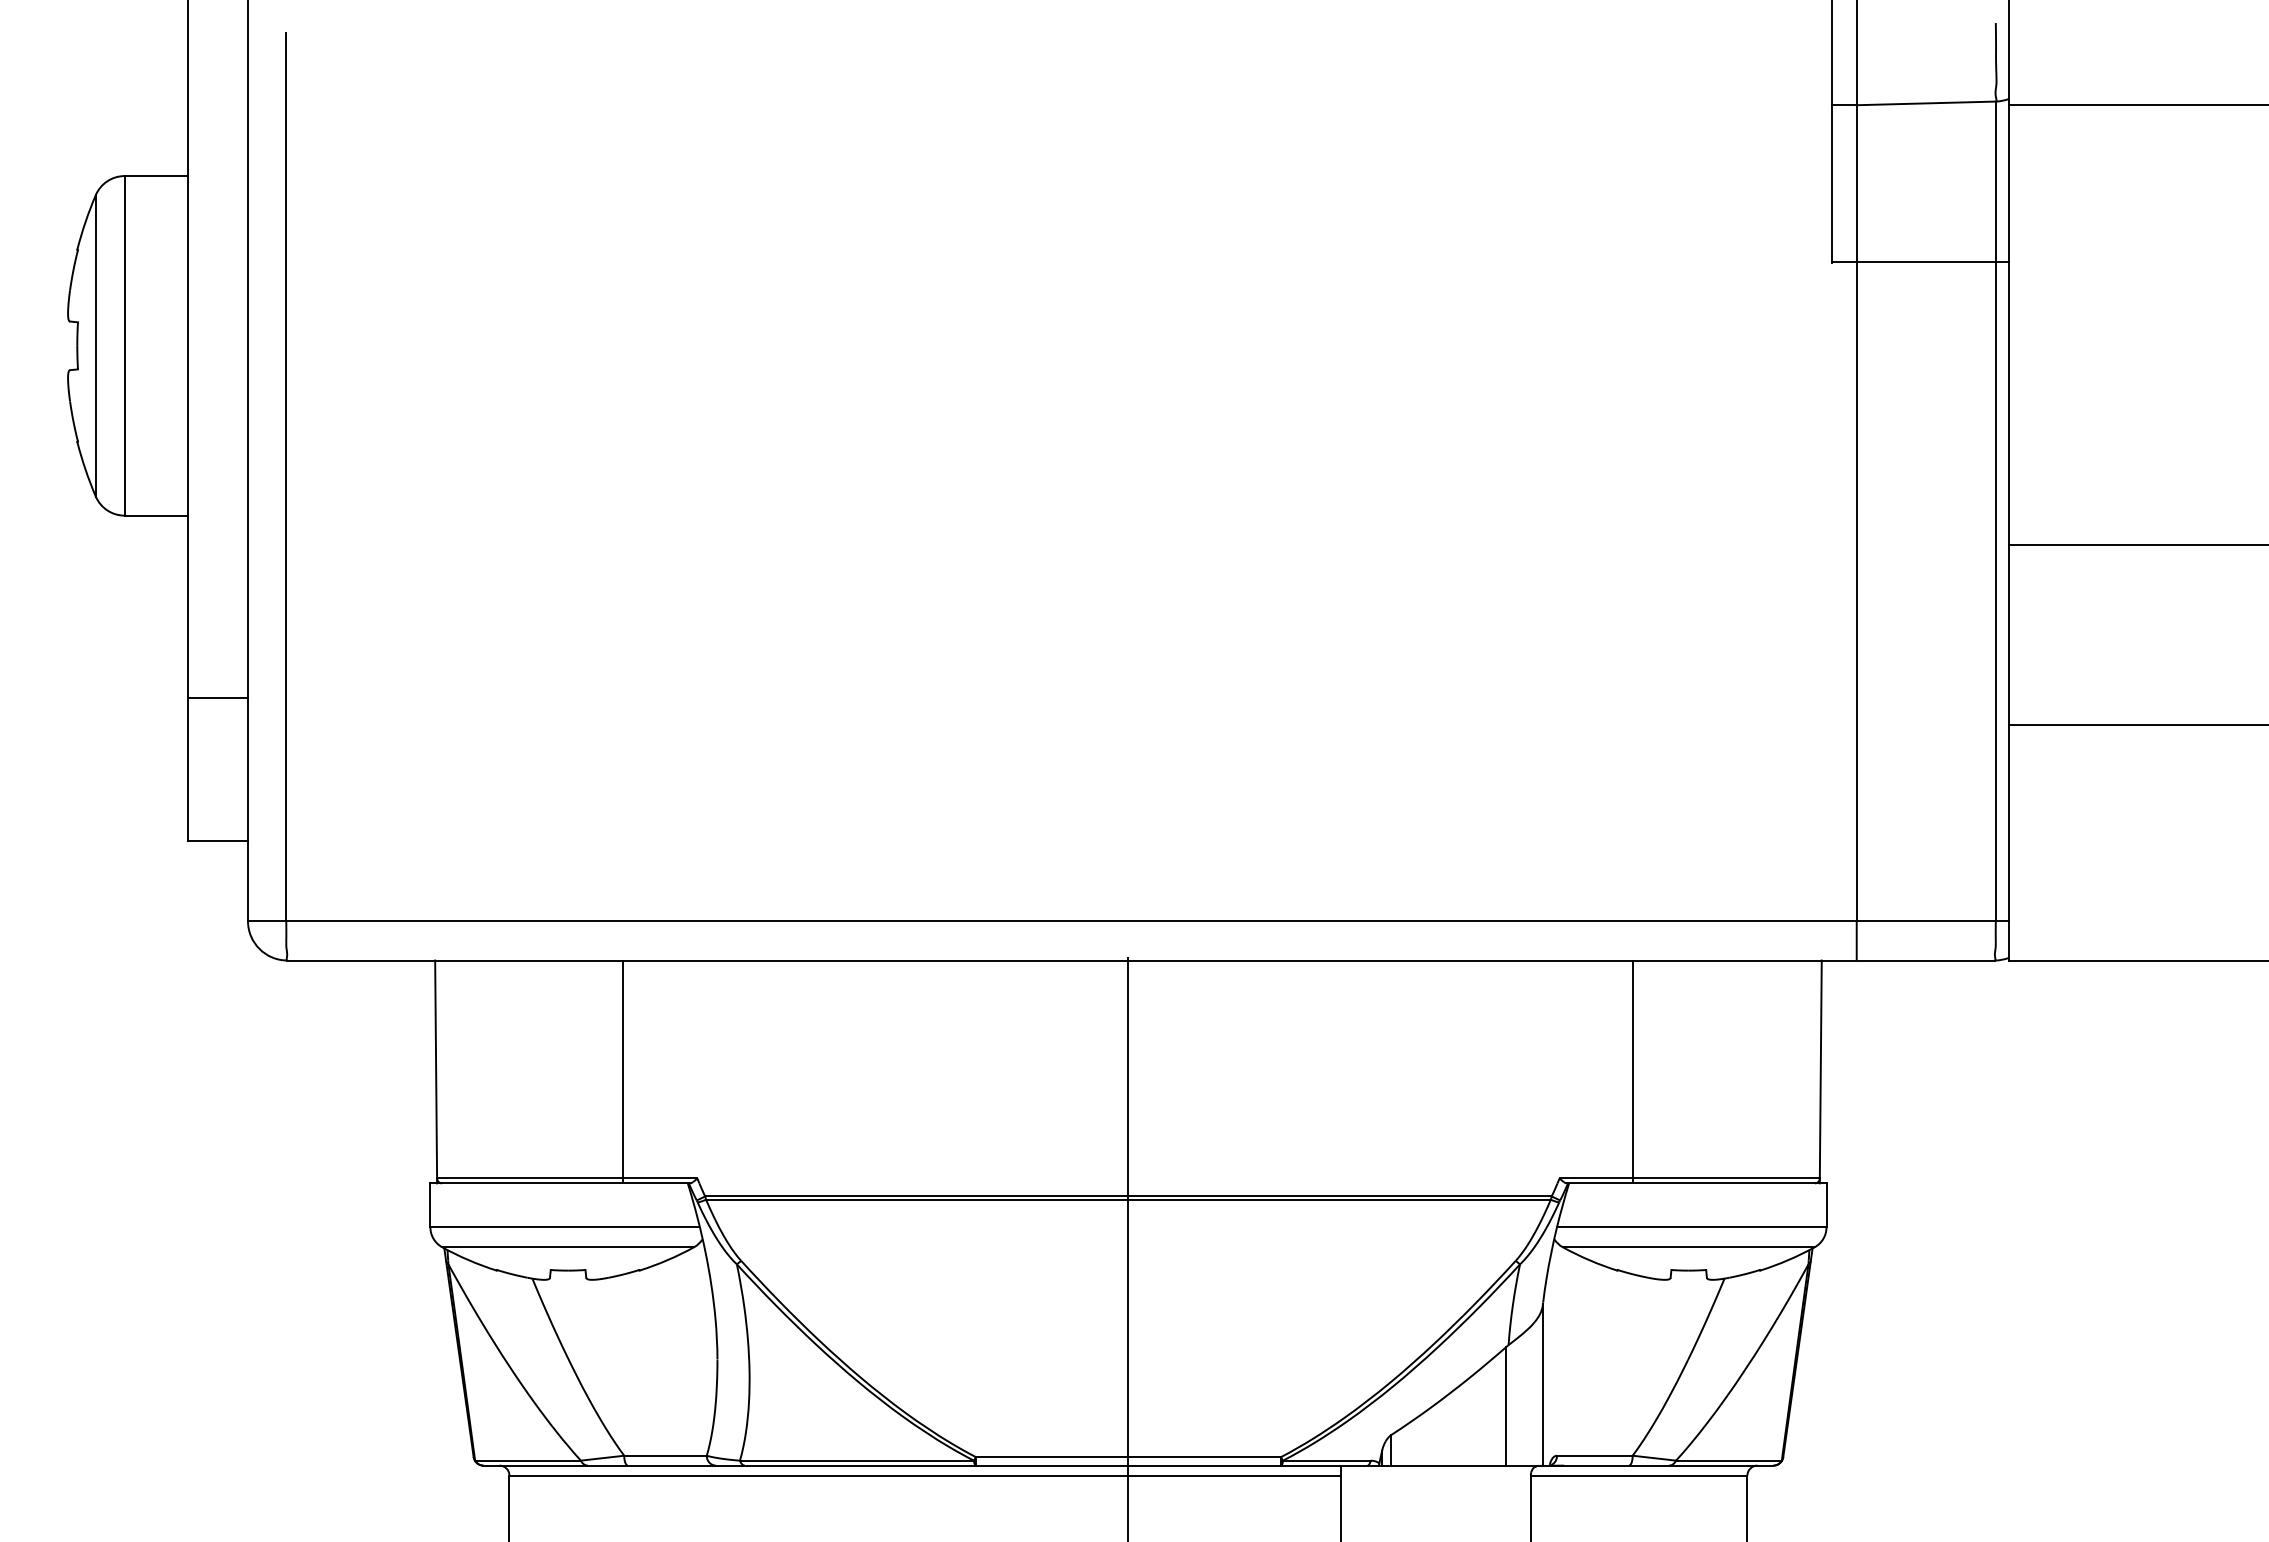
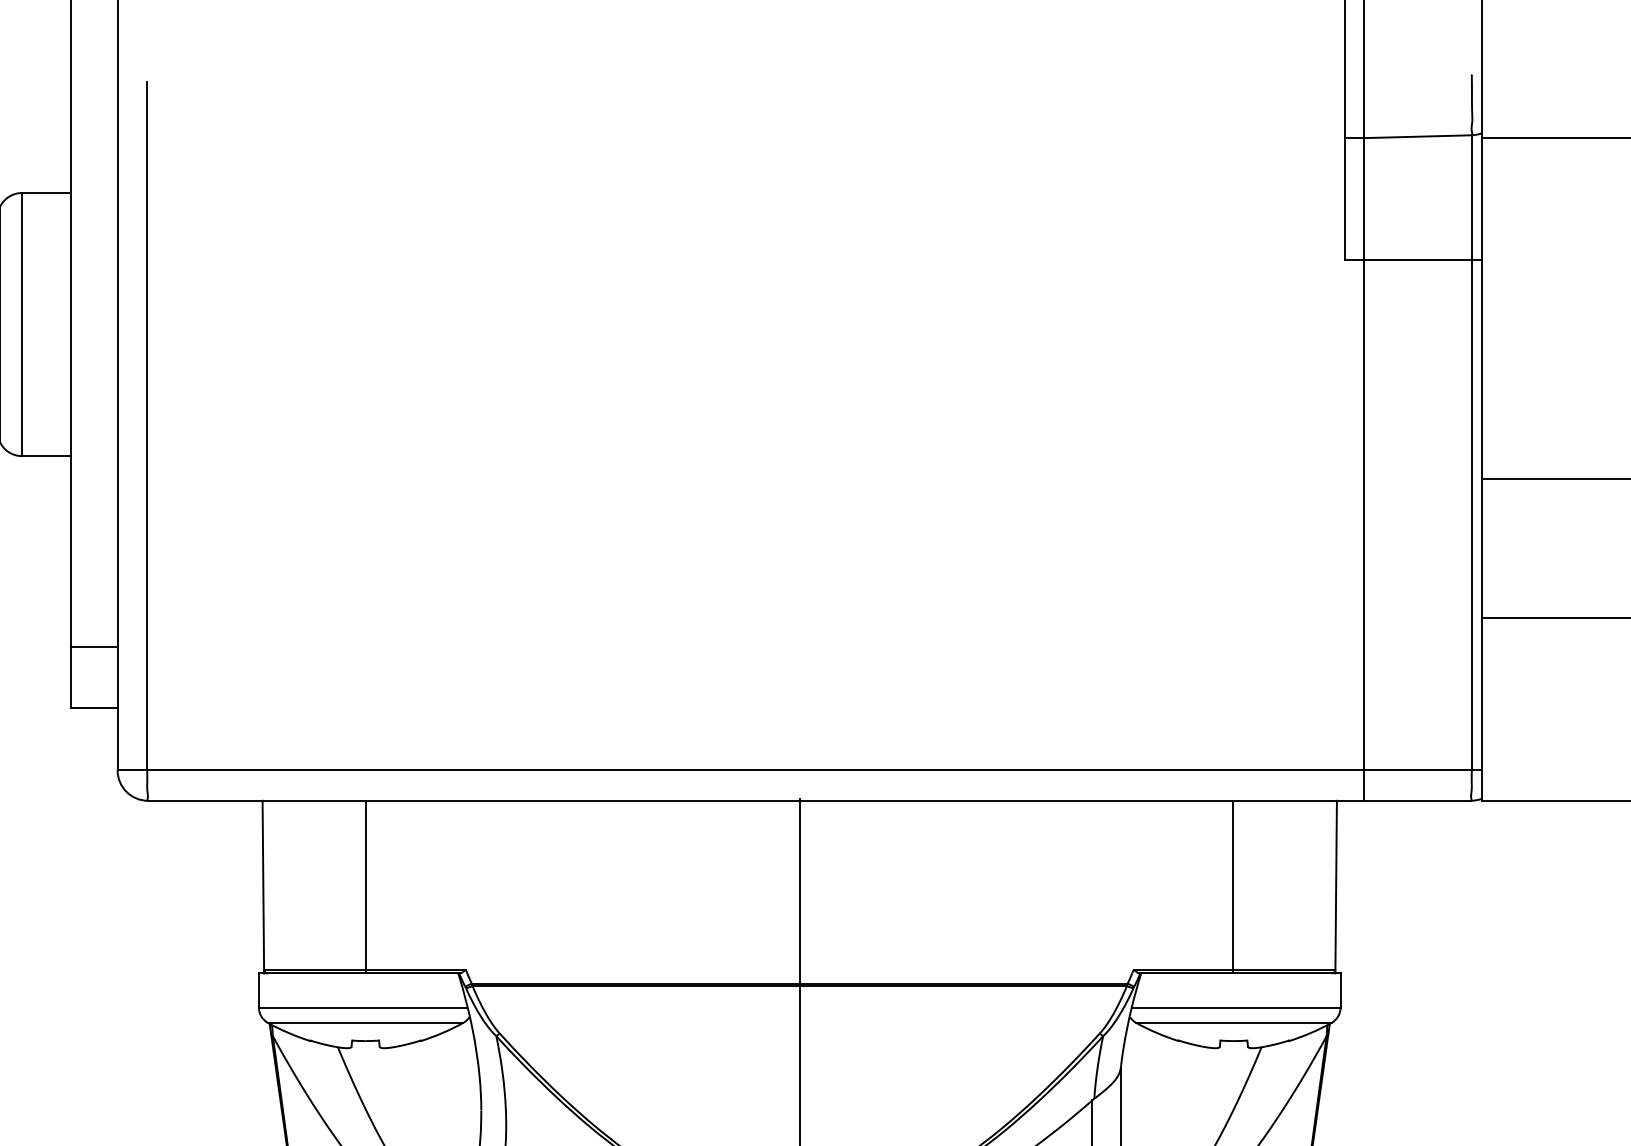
line: (217, 698) -> (93, 647), moved
line: (622, 1071) -> (365, 886), moved
line: (1633, 1071) -> (1233, 886), moved

